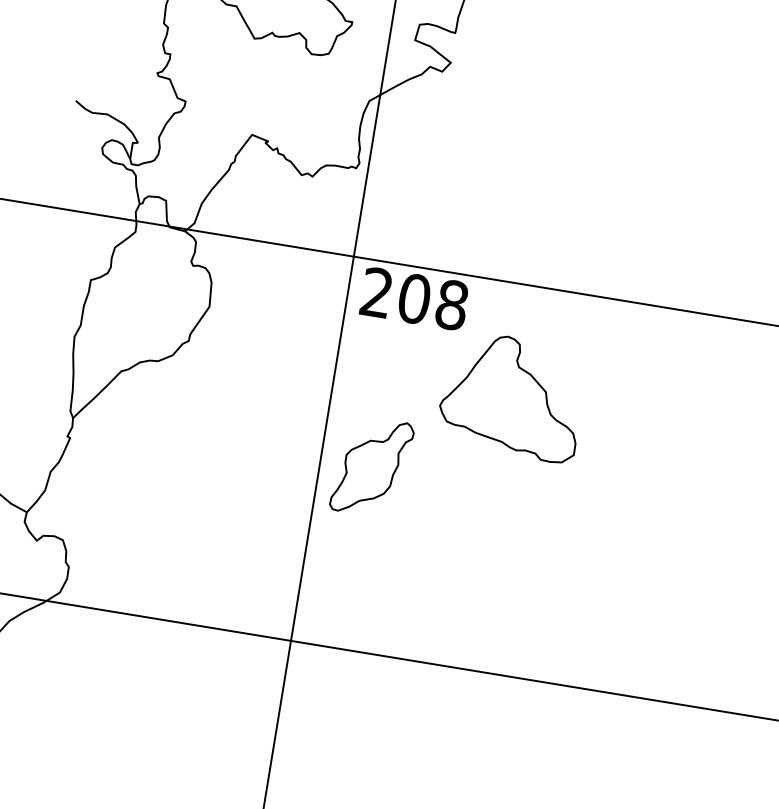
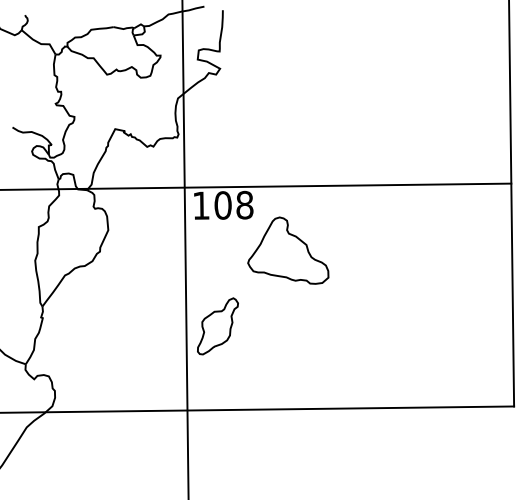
text: (377, 292) -> (201, 205), 208 -> 108
part: (371, 466) -> (217, 326), moved

